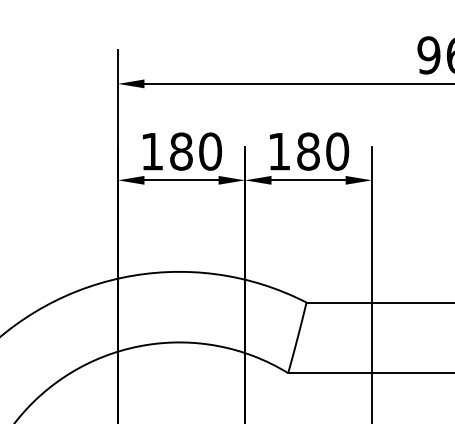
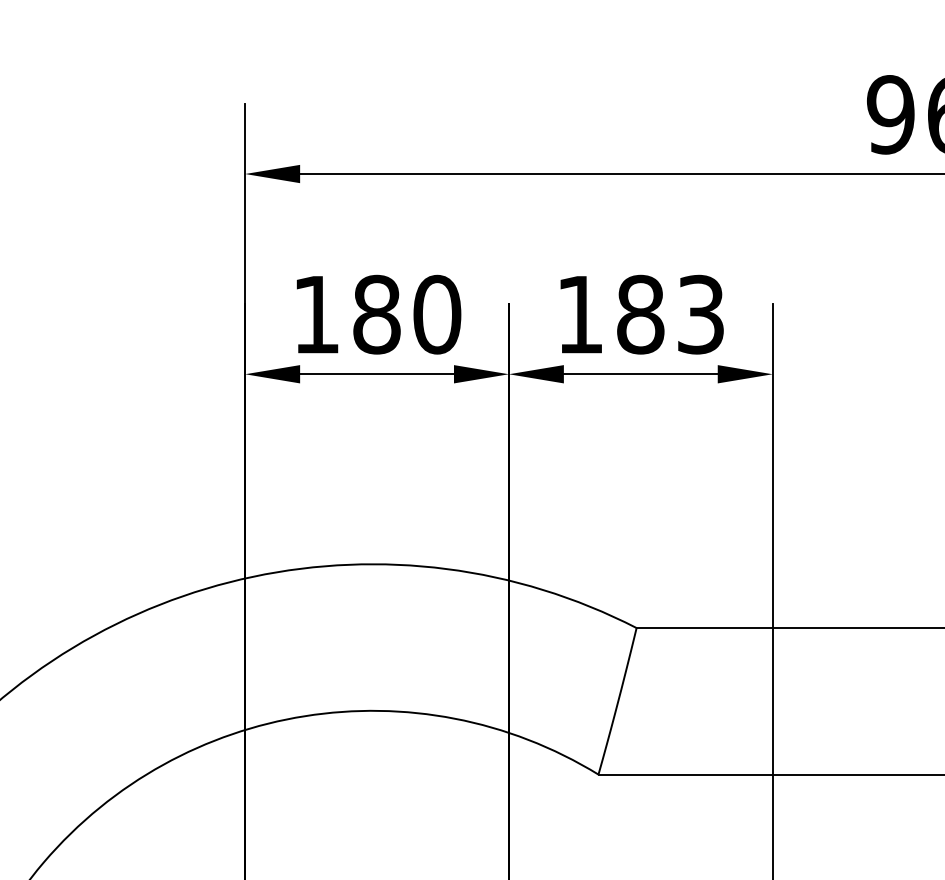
text: (337, 151) -> (700, 314), 180 -> 183

